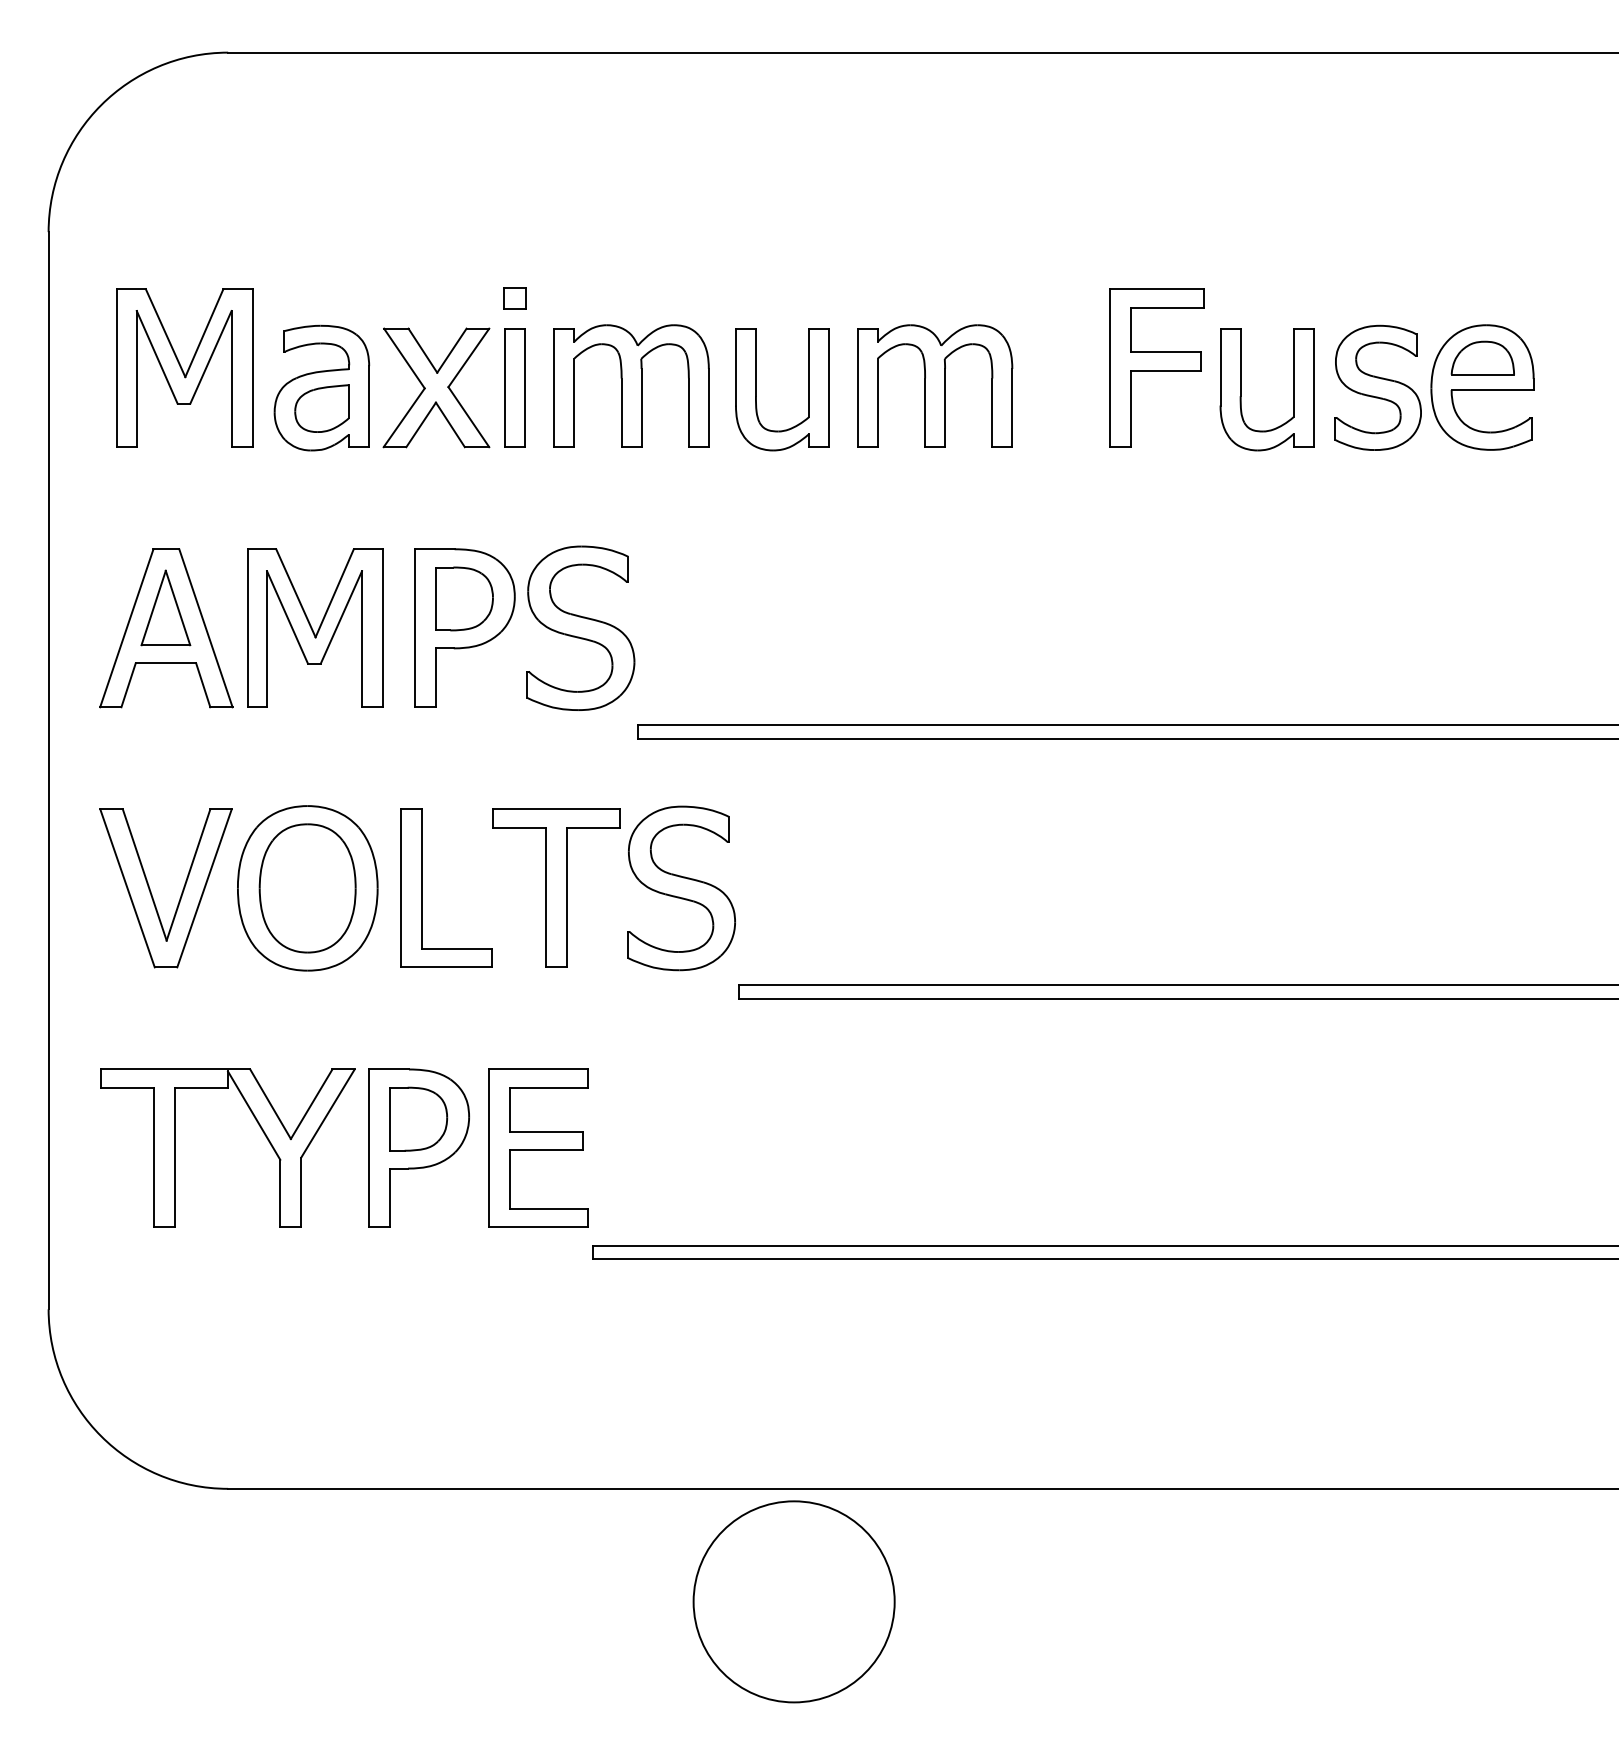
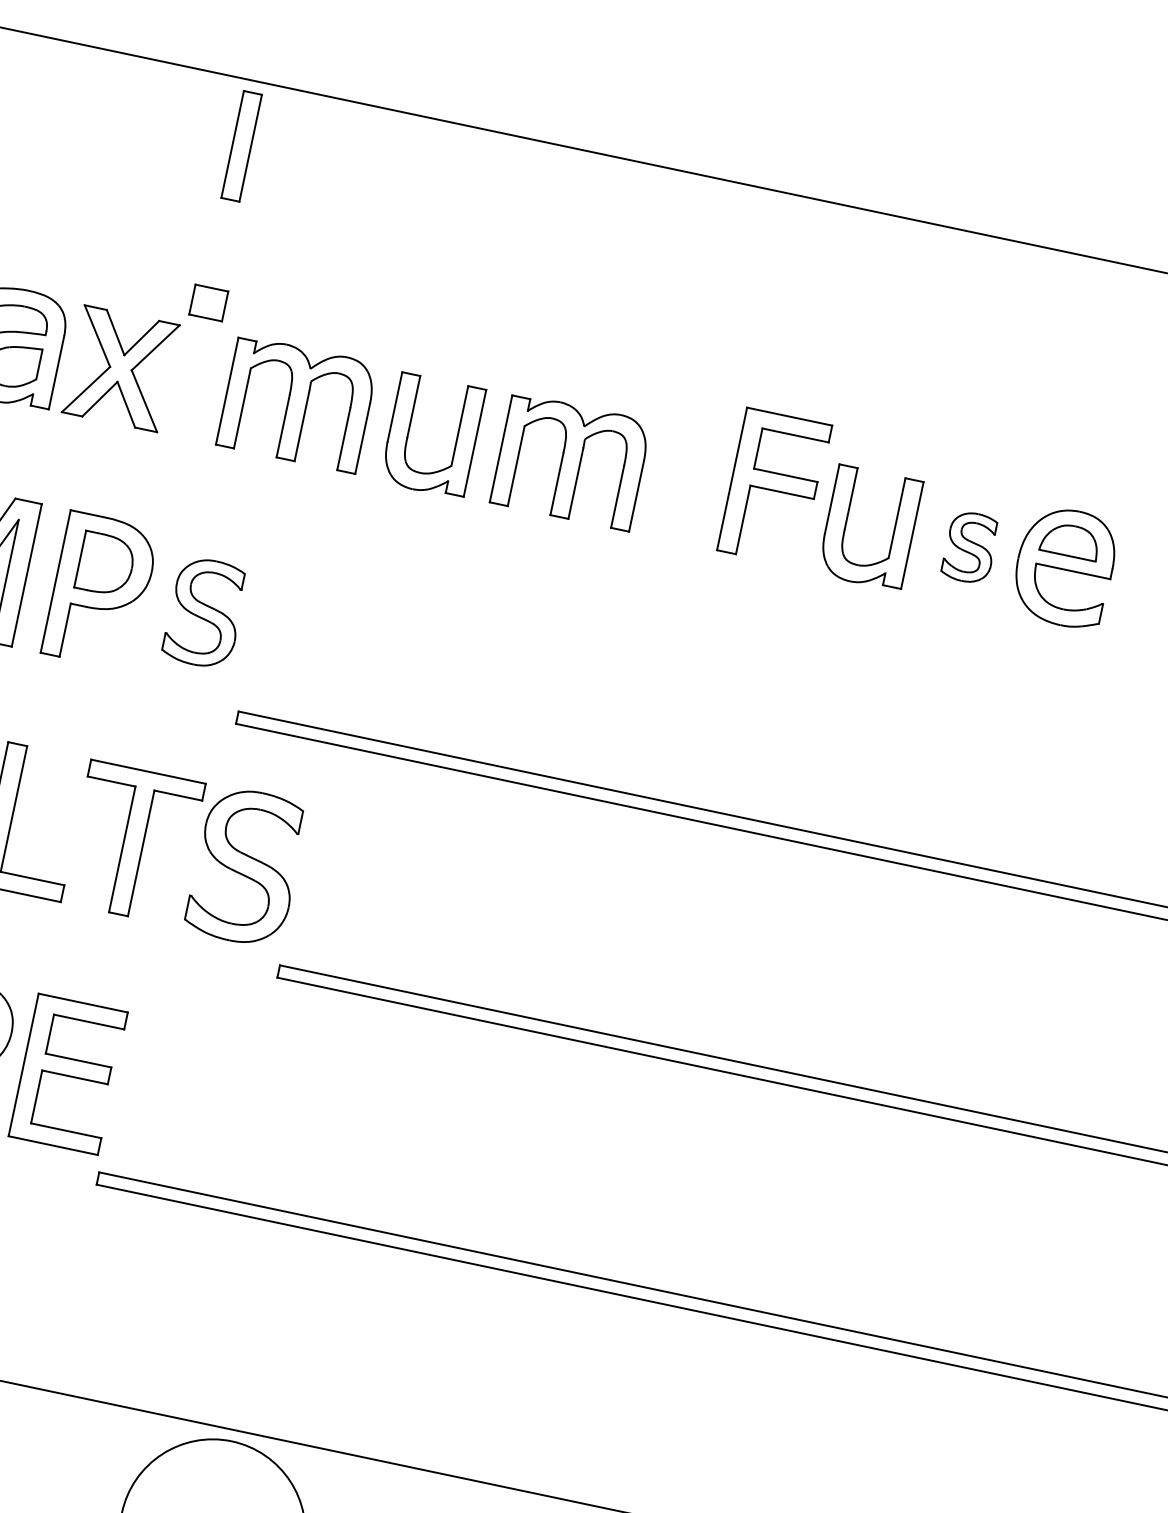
part: (514, 298) -> (208, 302), size x1.6
part: (514, 387) -> (241, 145), moved
part: (1377, 387) -> (969, 547), size x0.6
part: (580, 627) -> (205, 612), size x0.7

